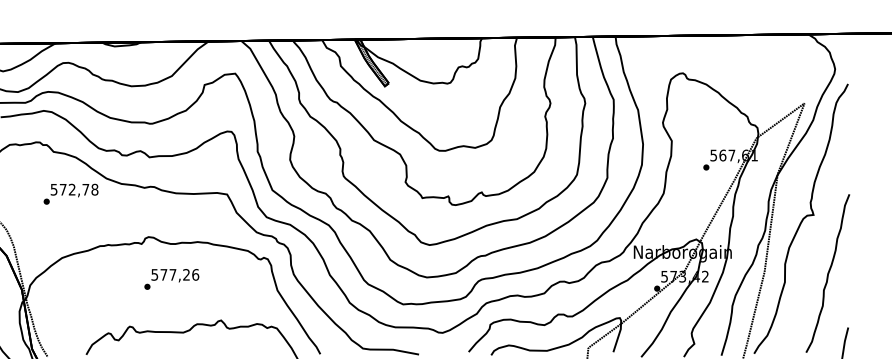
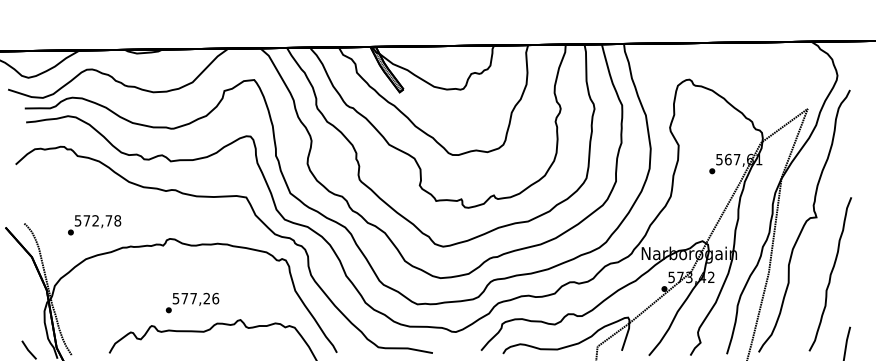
text: (70, 194) -> (94, 225), moved
text: (171, 278) -> (192, 302), moved

